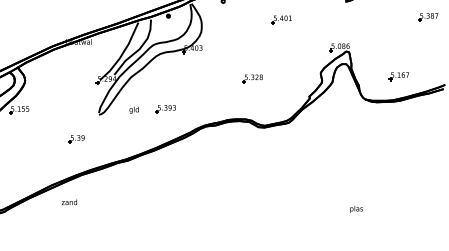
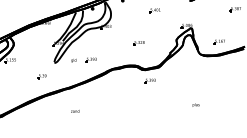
part: (271, 146) -> (149, 80), added
text: (70, 202) -> (75, 111), moved
text: (355, 208) -> (195, 104), moved

